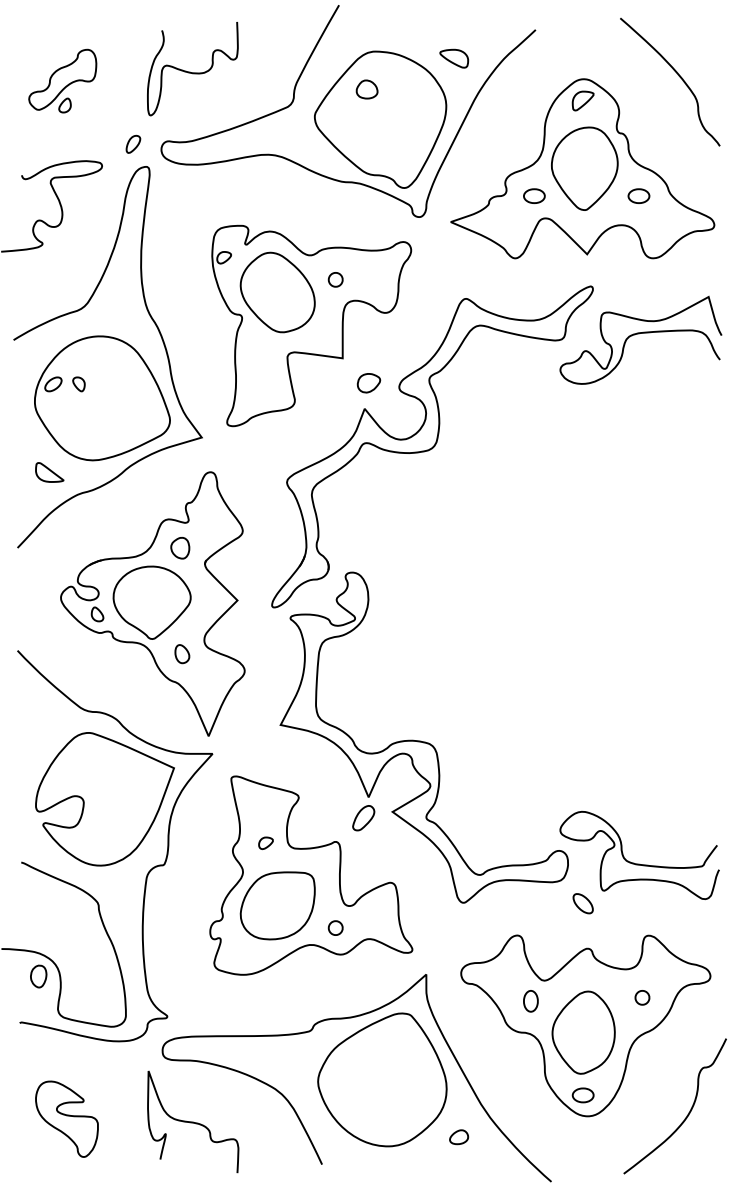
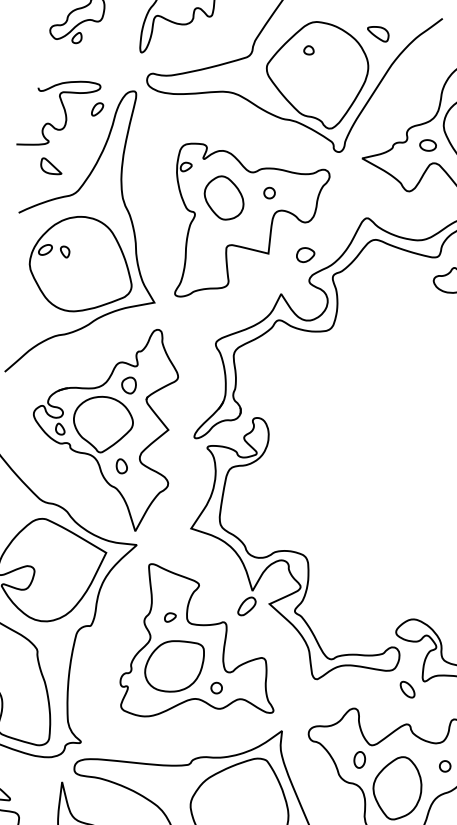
part: (366, 89) -> (308, 50), size x0.6
part: (133, 143) -> (97, 108), moved
part: (277, 292) -> (224, 198), size x0.7
part: (368, 383) -> (305, 255), moved
part: (49, 472) -> (51, 166), moved

